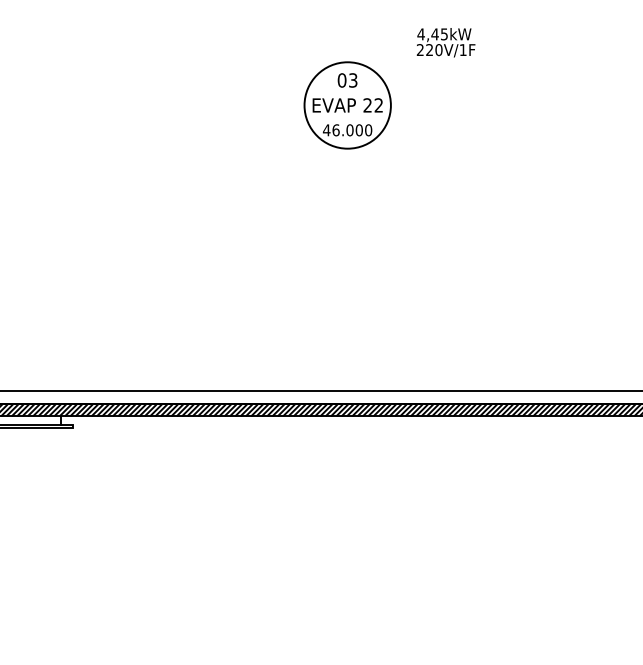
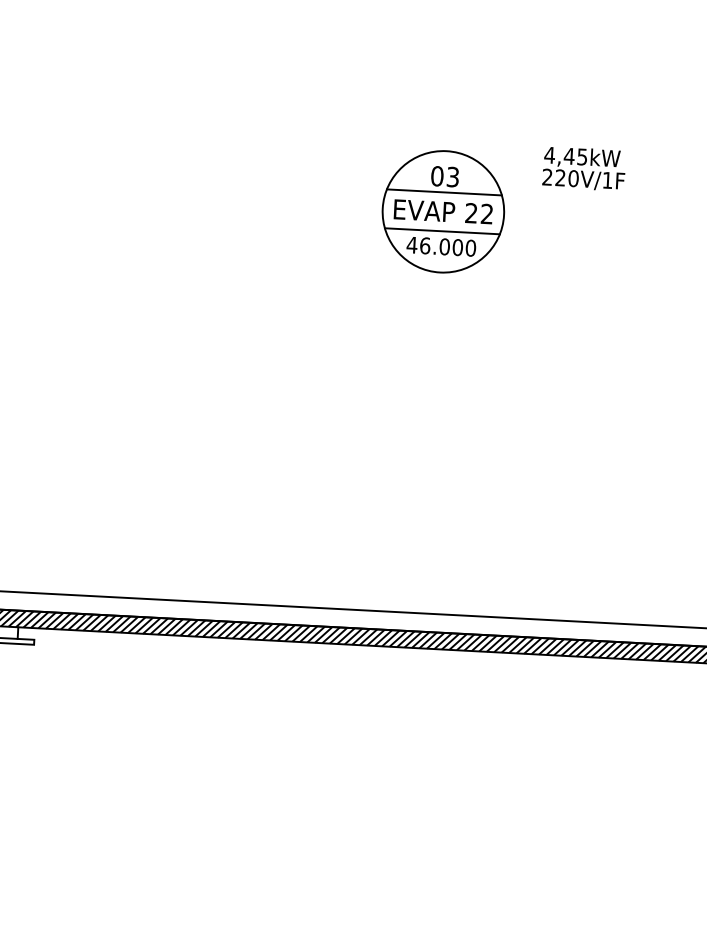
text: (445, 42) -> (583, 168), moved
line: (347, 91) -> (444, 192), added
line: (347, 119) -> (442, 231), added

